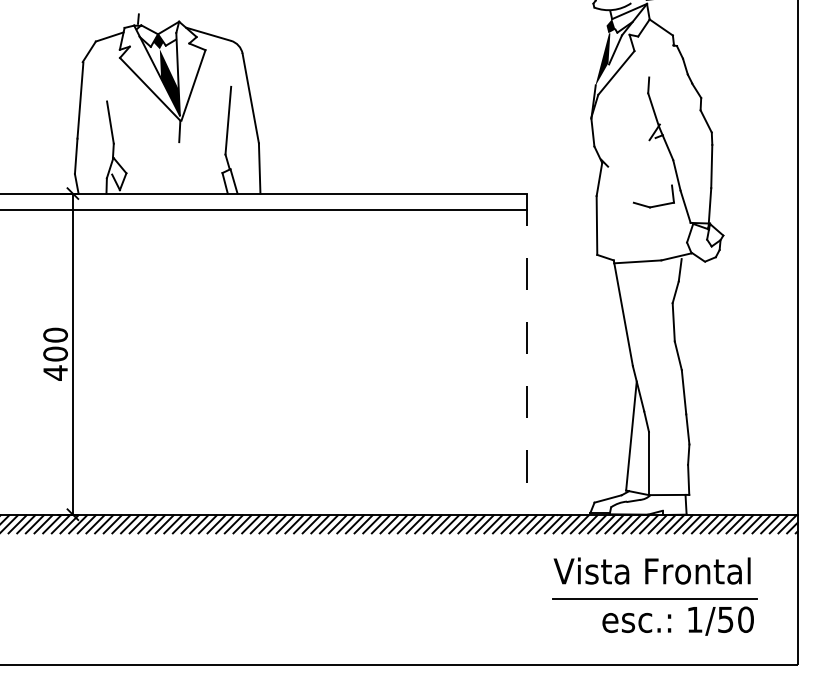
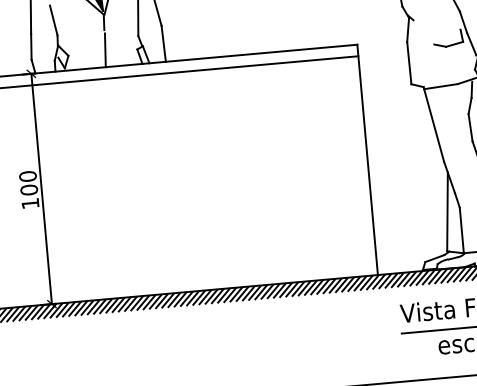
line: (177, 169) -> (104, 49), added
line: (527, 354) -> (367, 160), dashed -> solid
text: (55, 372) -> (30, 203), 400 -> 100

